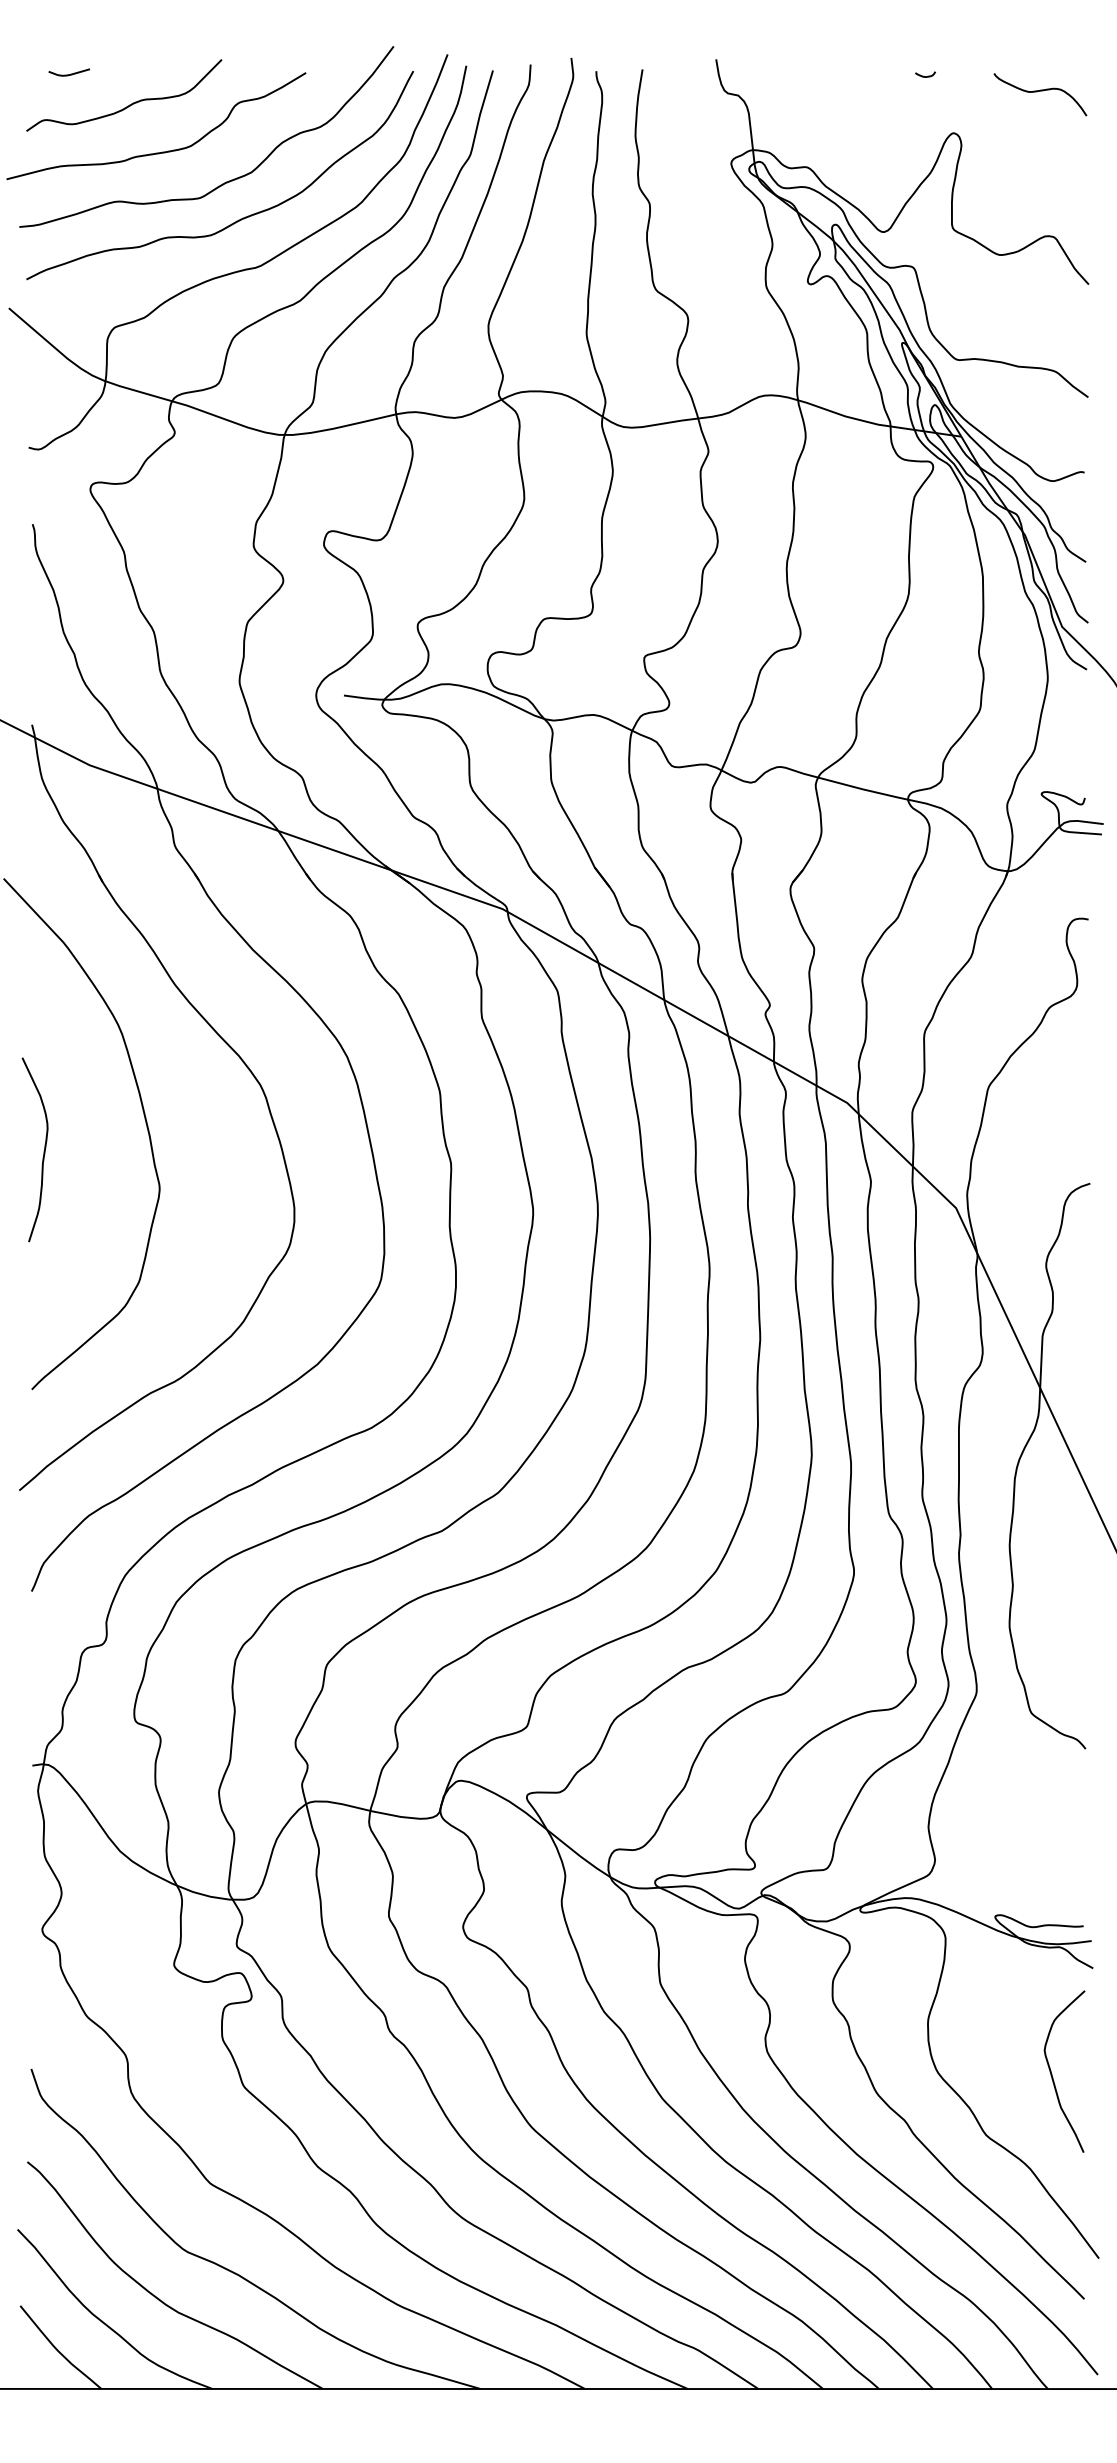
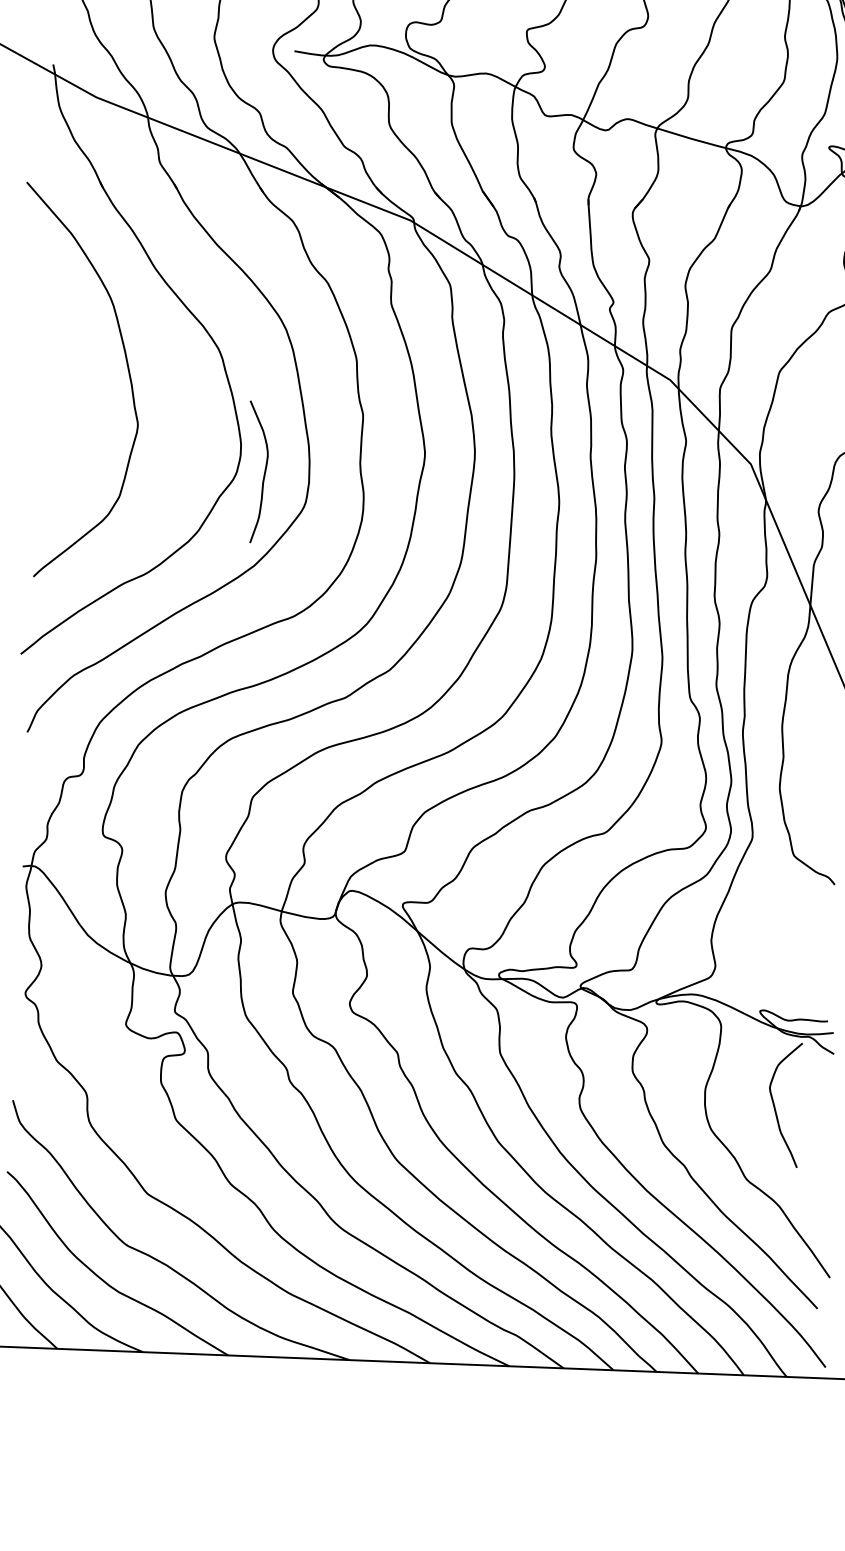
curve: (43, 1151) -> (263, 473), moved
curve: (1052, 2074) -> (775, 1106), moved

